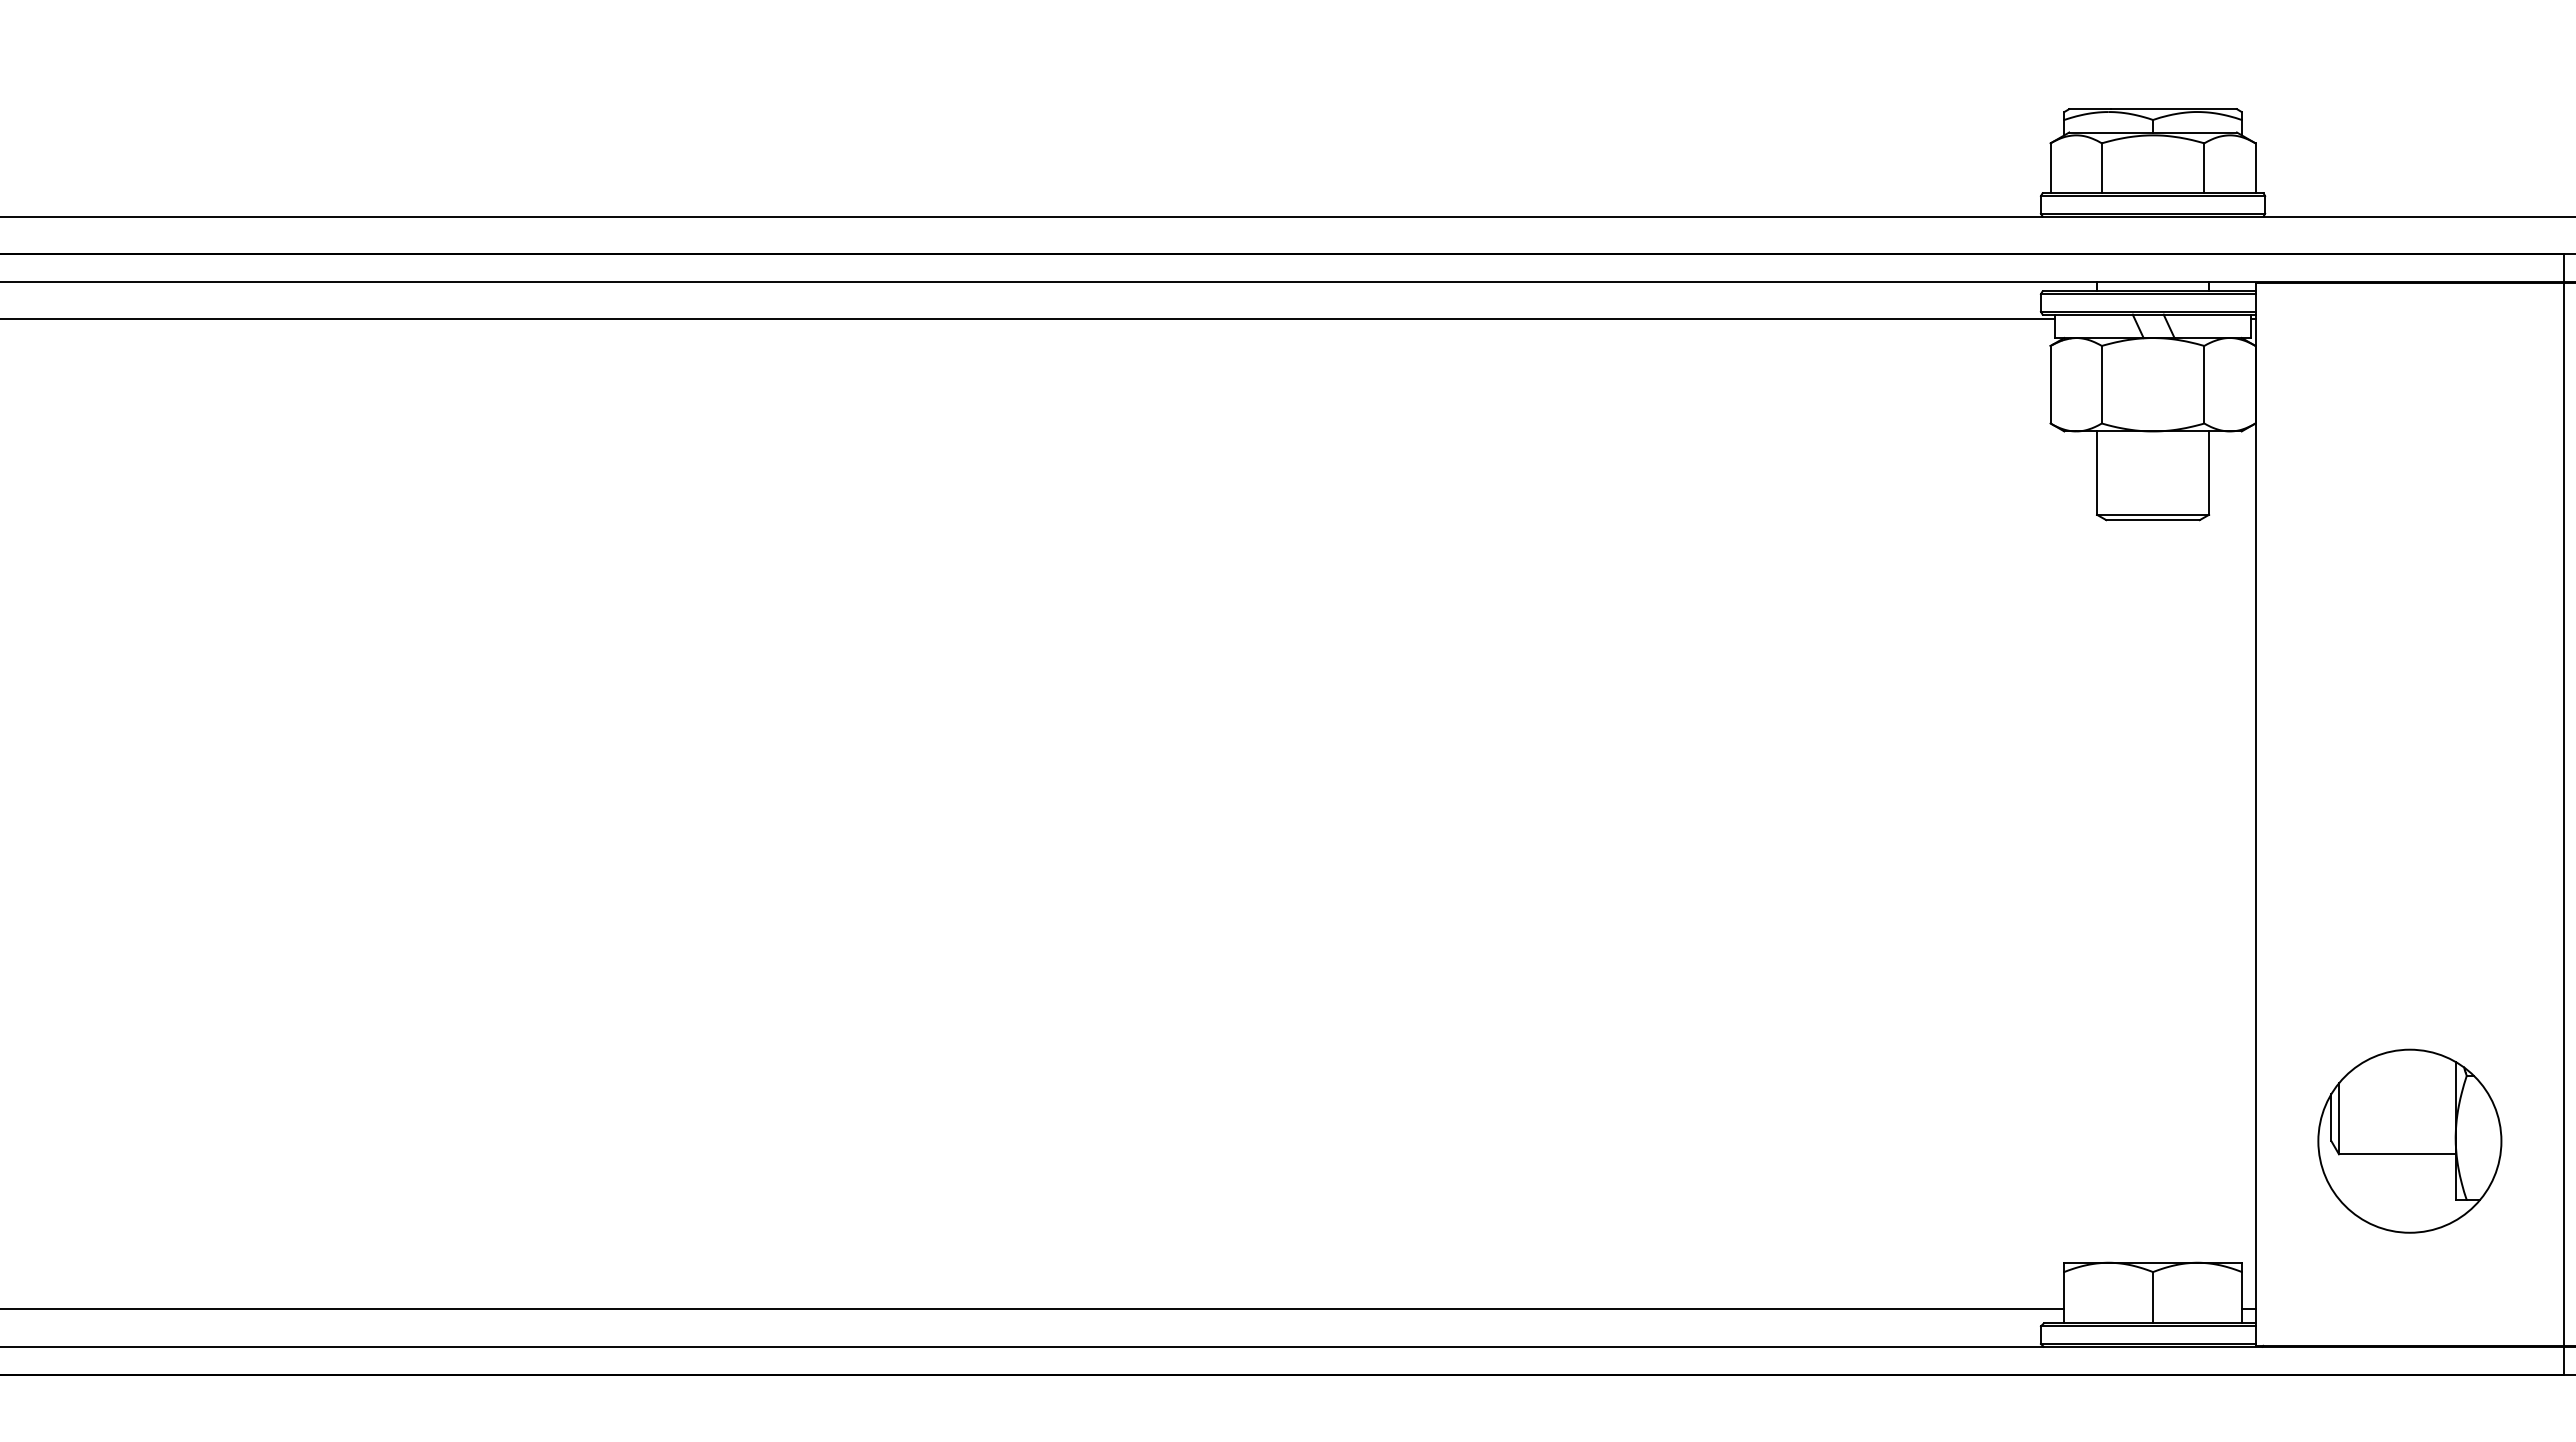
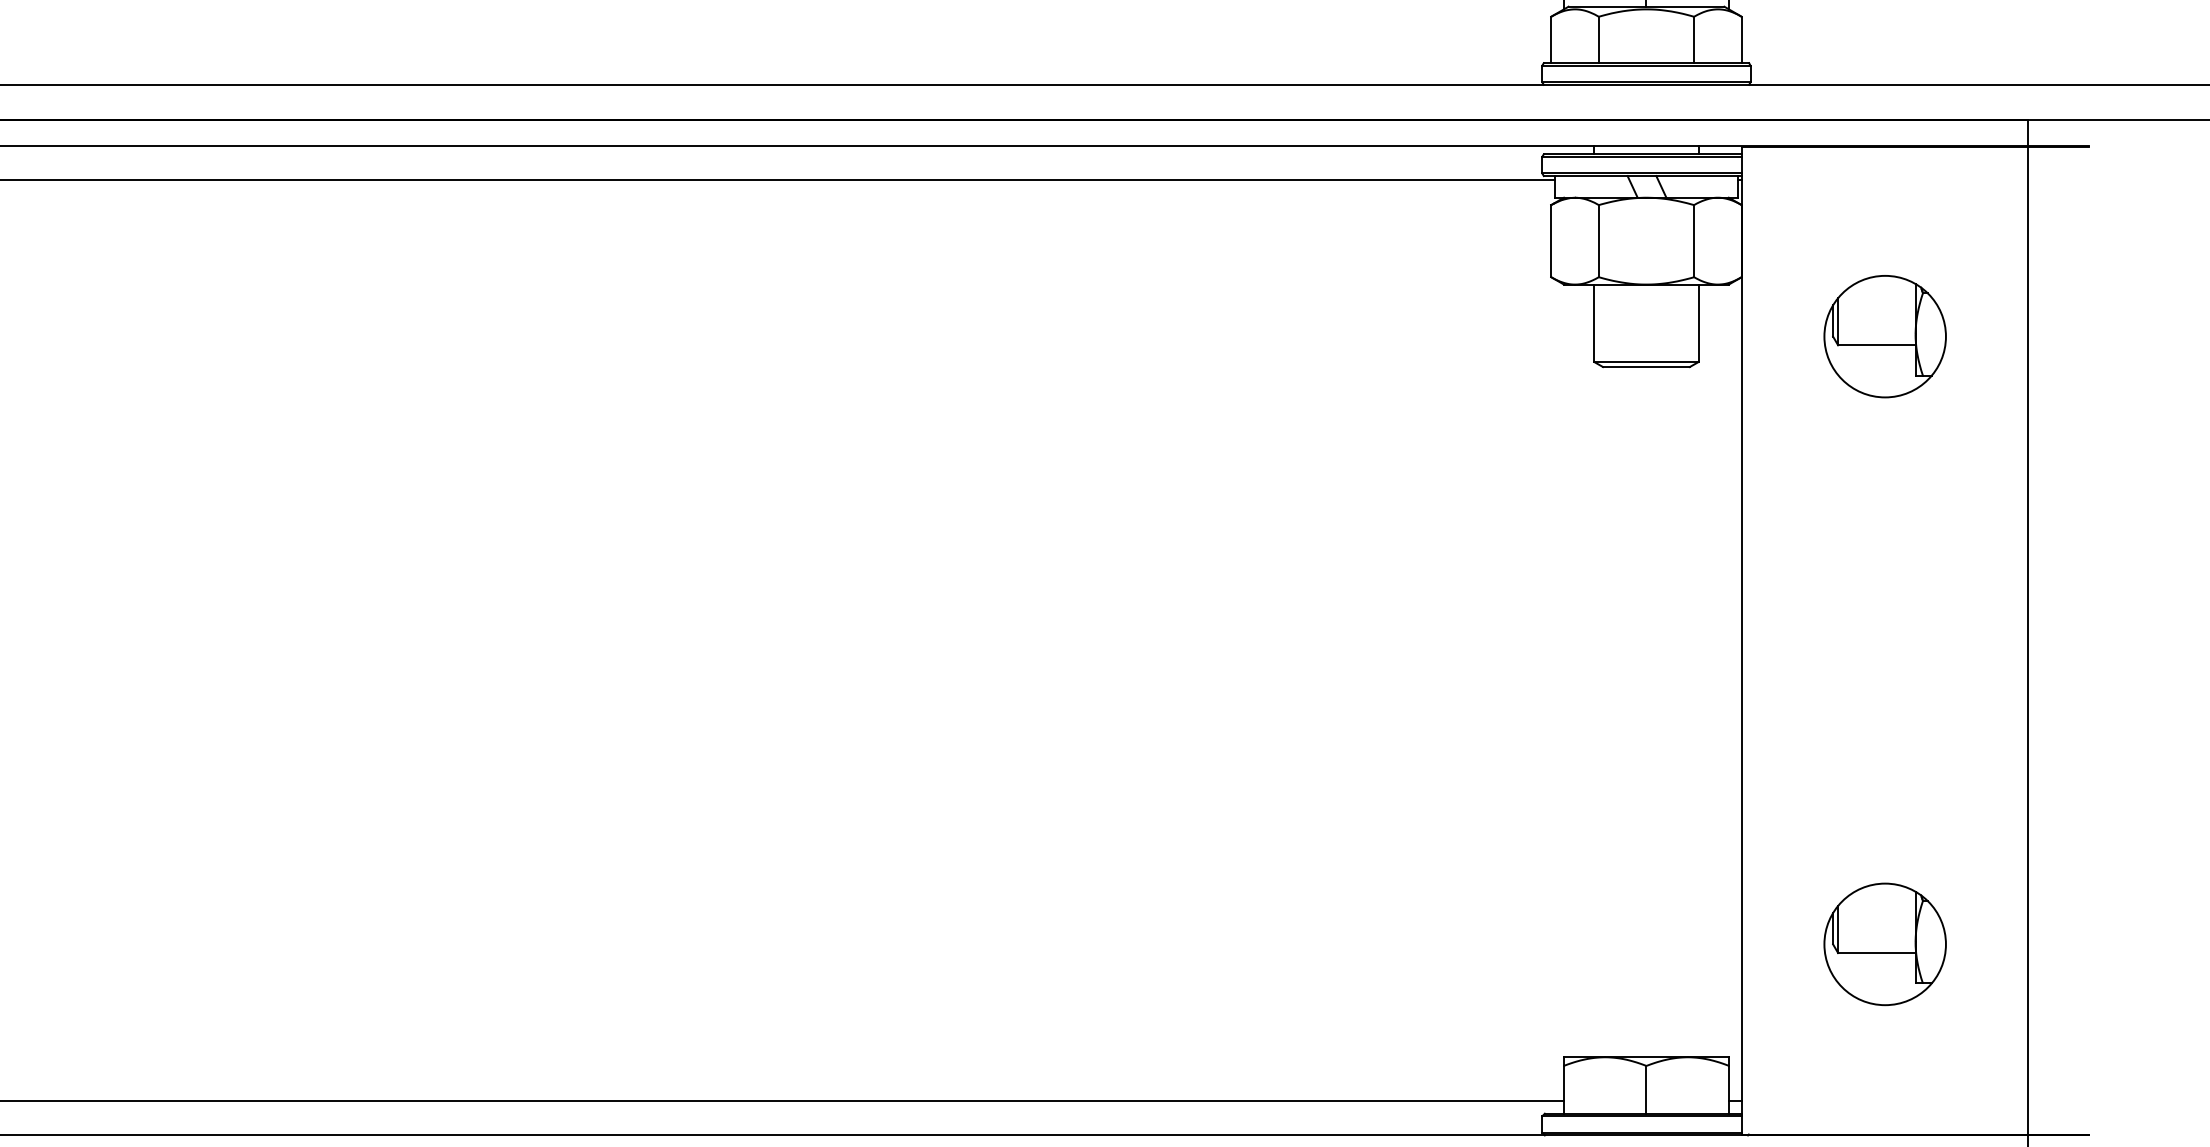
part: (2409, 487) -> (1884, 336), added
part: (2409, 1141) -> (1884, 944), size x0.71

